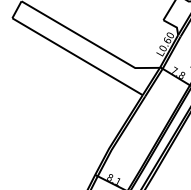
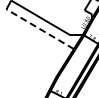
line: (76, 55) -> (39, 28), solid -> dashed

